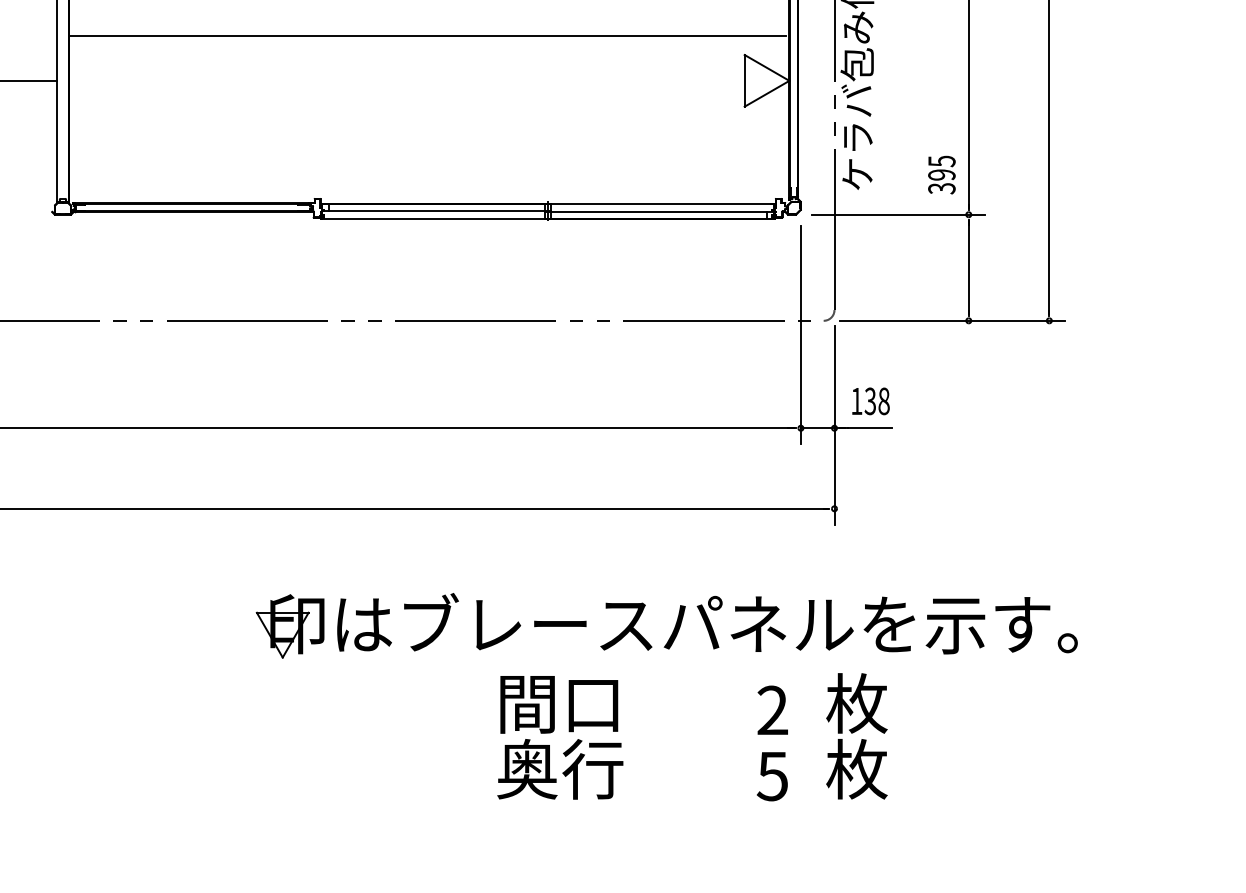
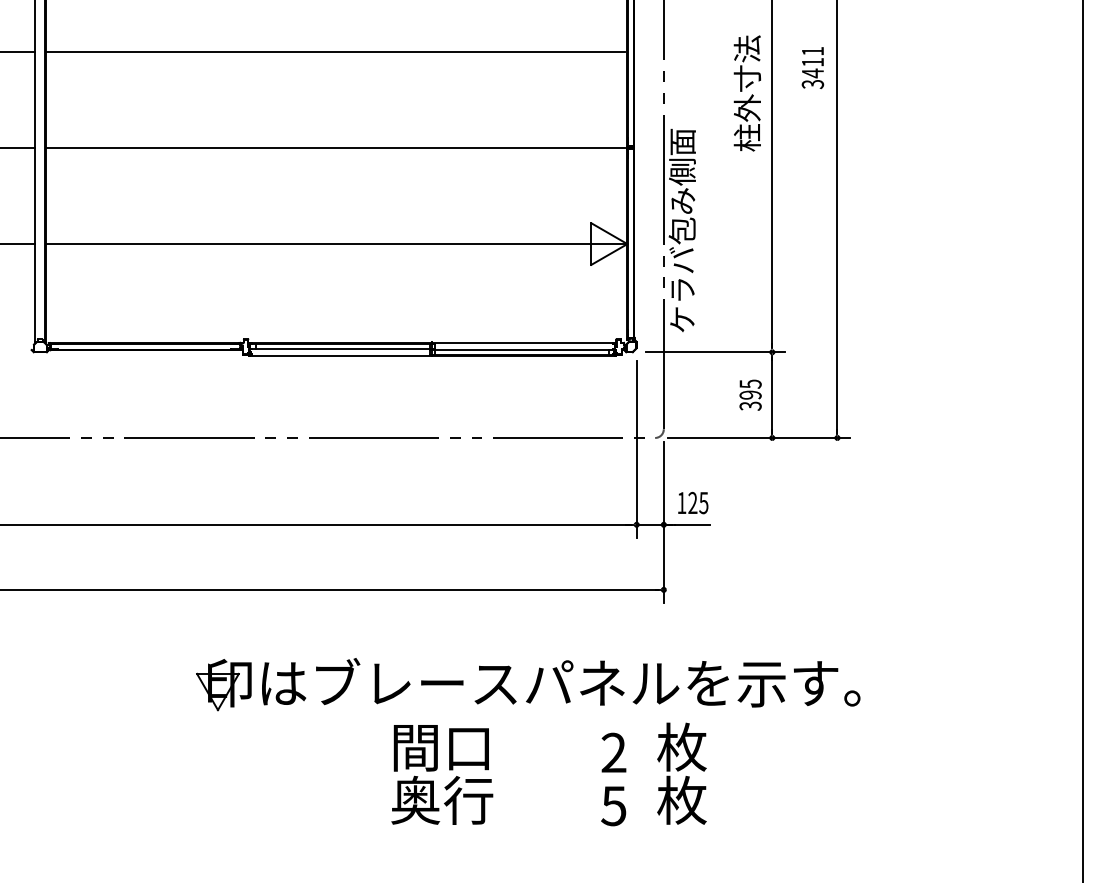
line: (426, 36) -> (334, 244), moved
text: (941, 174) -> (750, 394), moved
text: (877, 401) -> (698, 503), 138 -> 125

